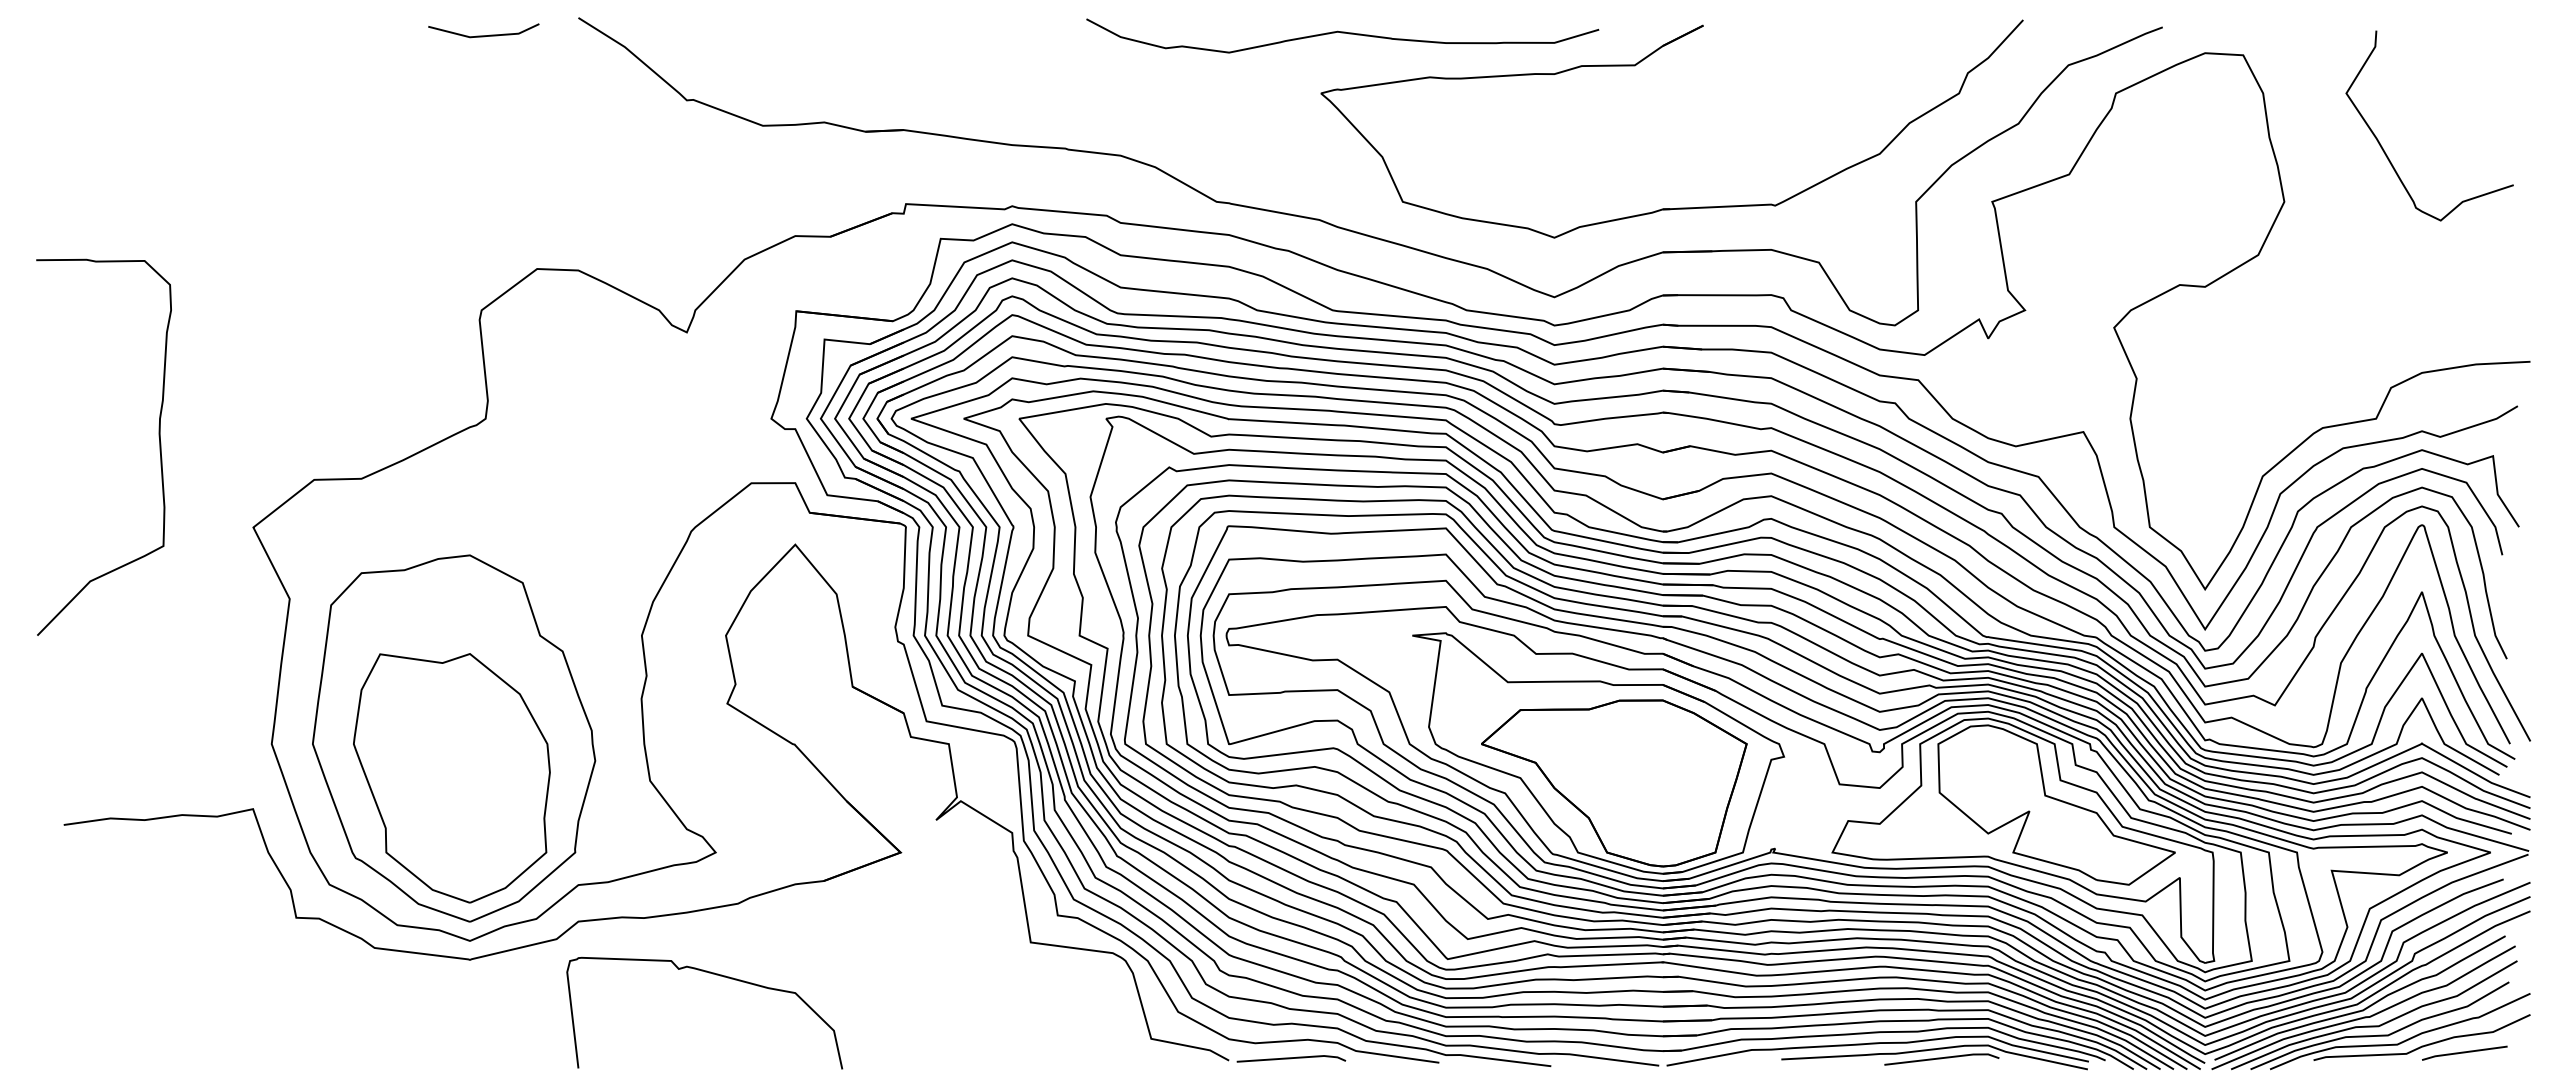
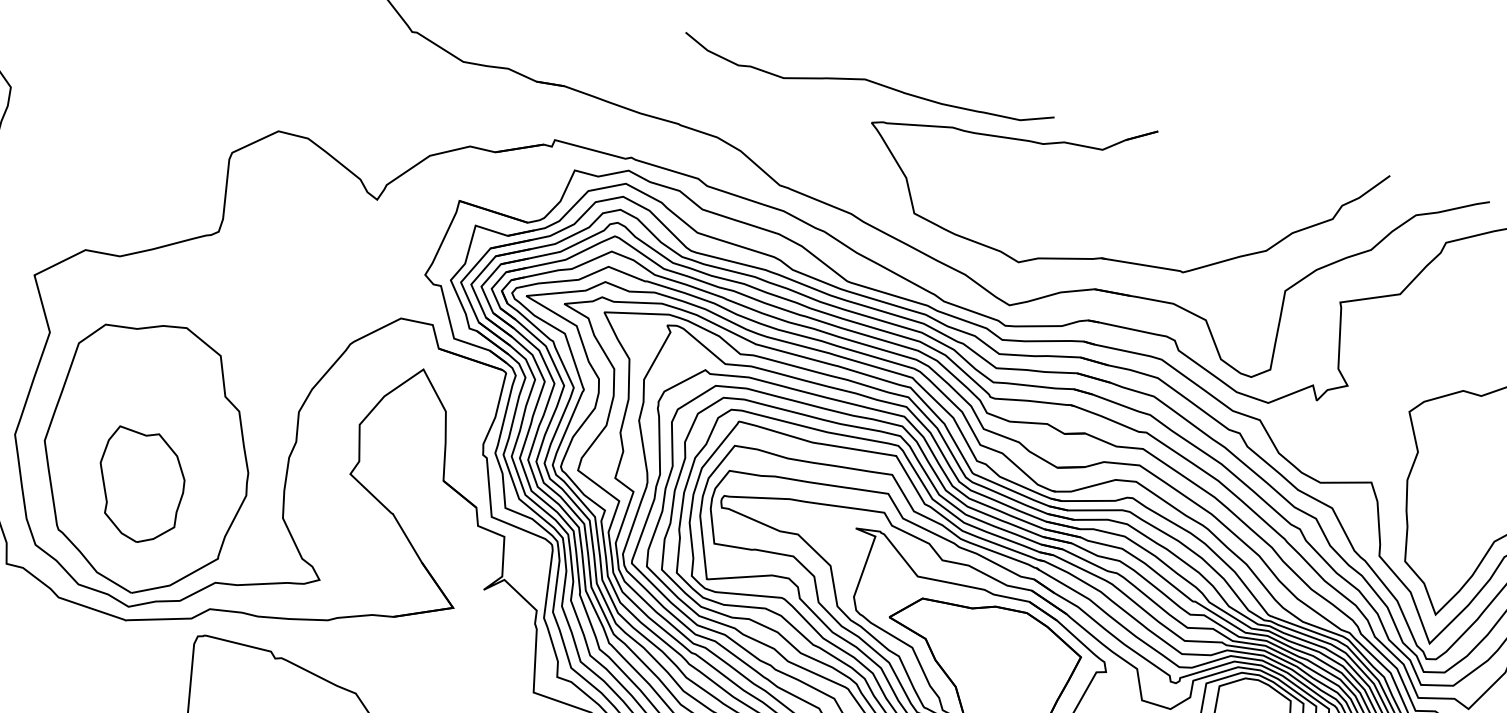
curve: (1342, 33) -> (868, 81), moved
part: (451, 778) -> (139, 486), size x0.6

